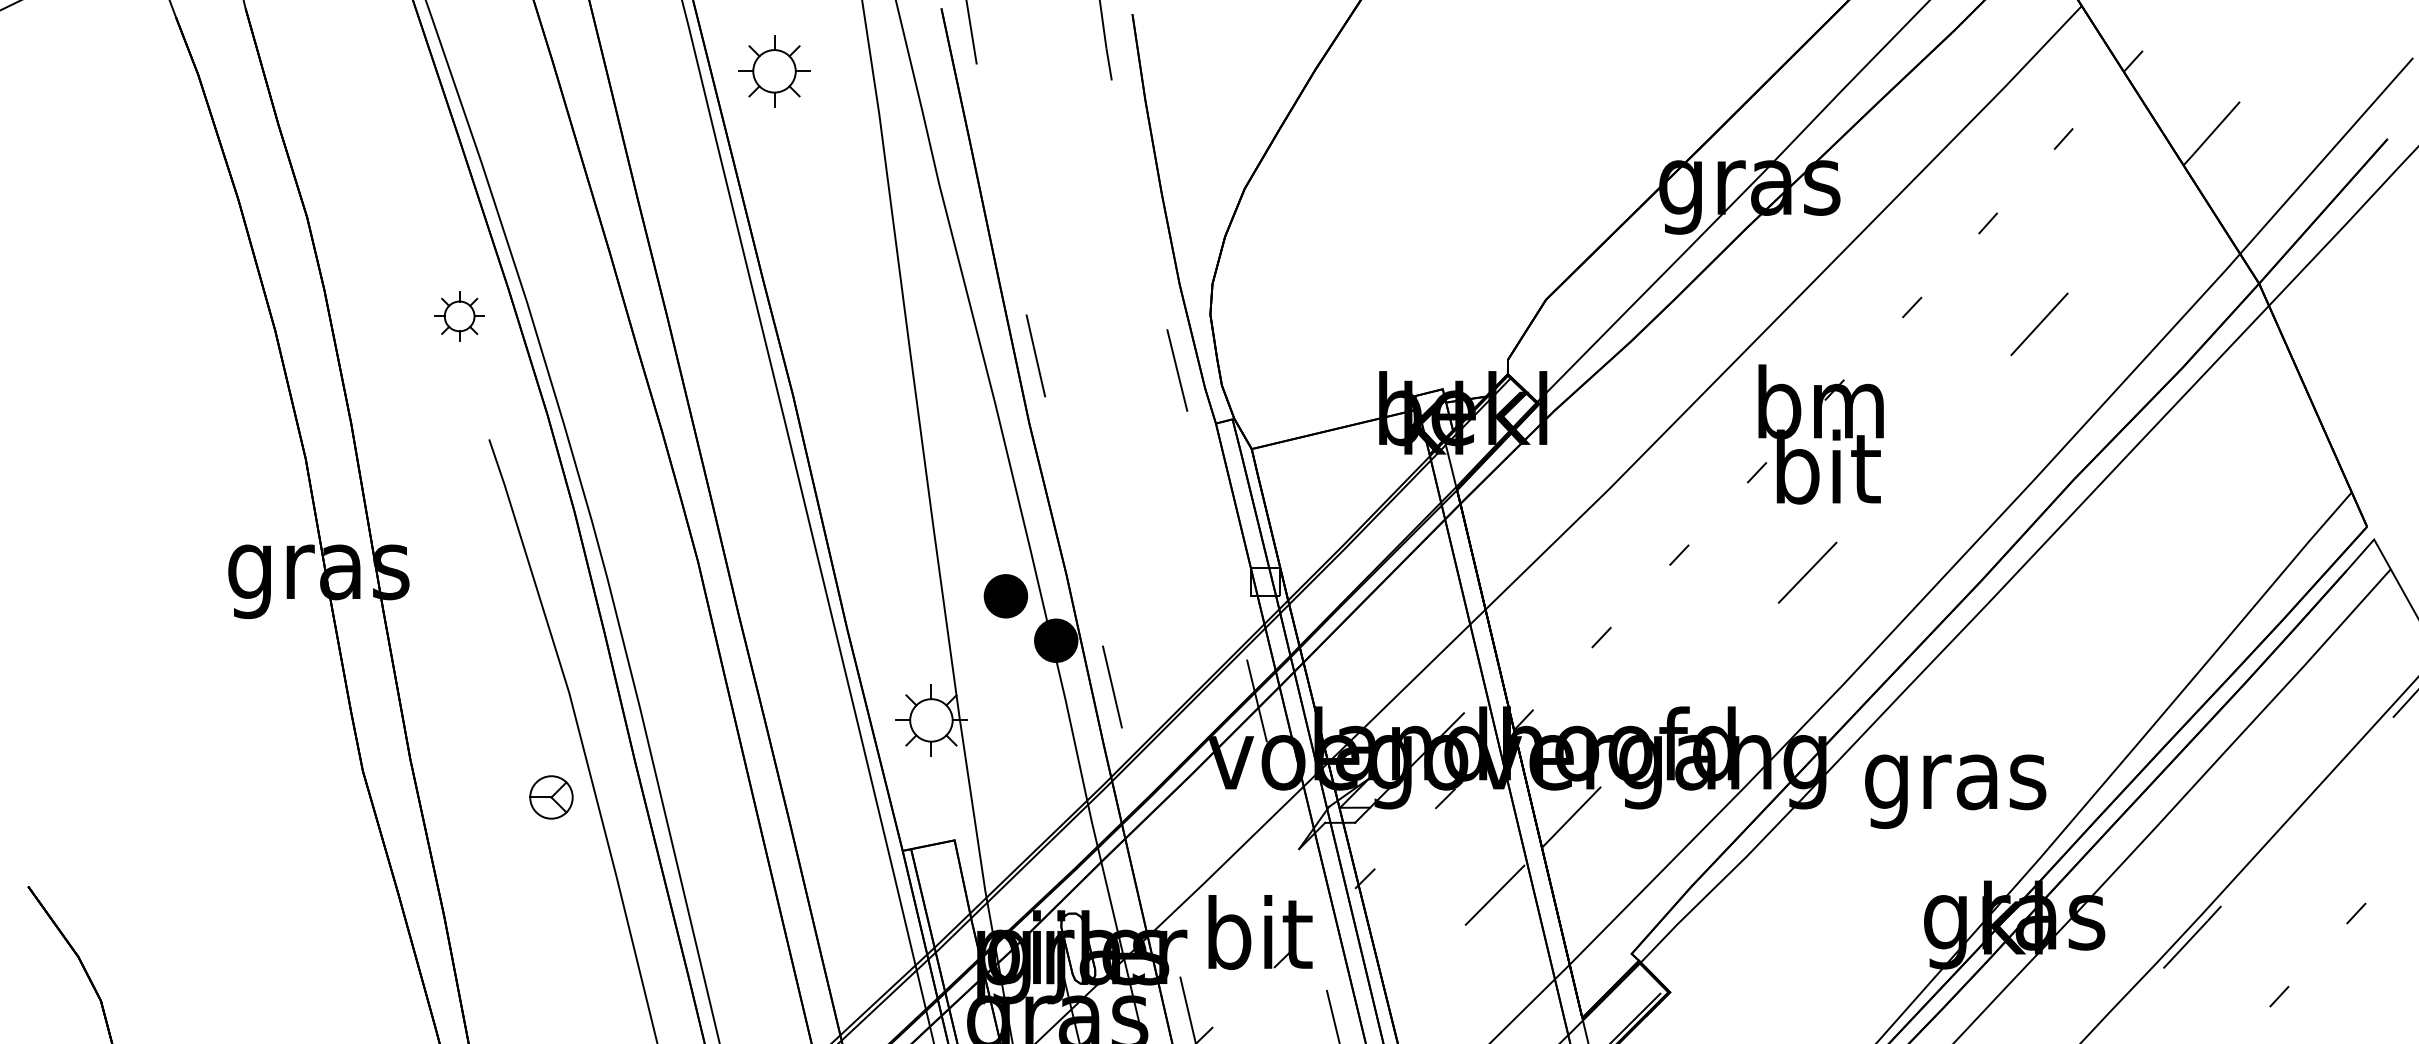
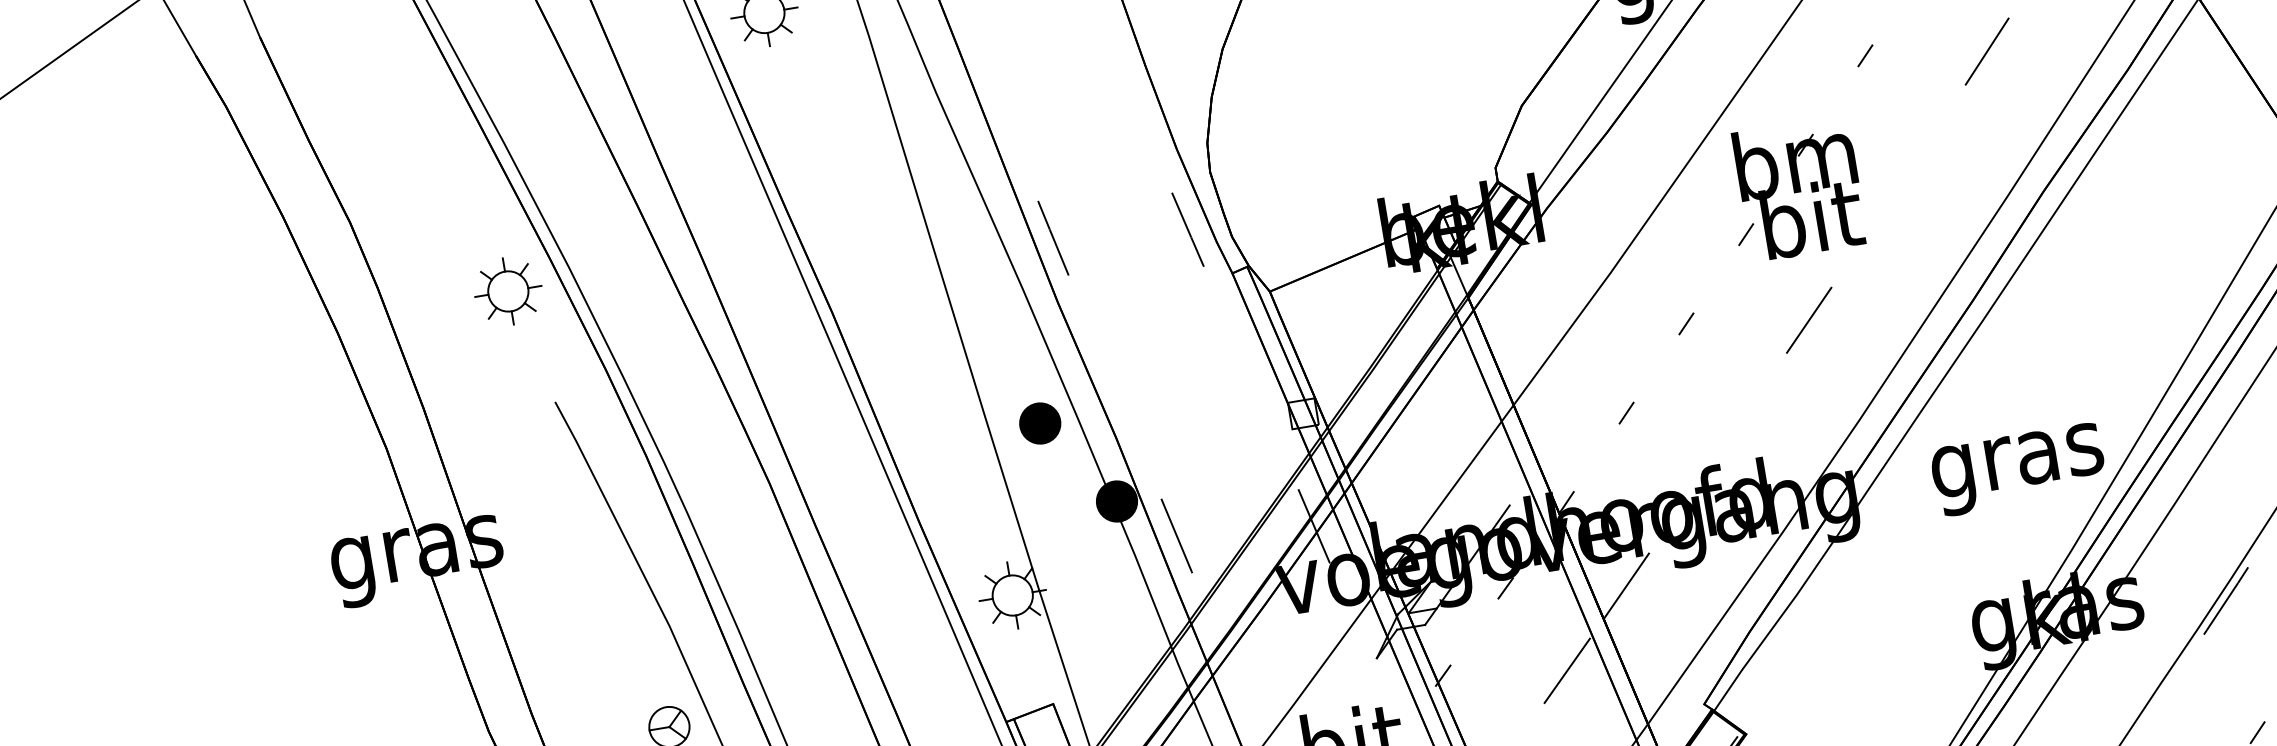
part: (459, 316) -> (508, 291), size x1.43
part: (1005, 596) -> (1039, 423), moved
text: (1955, 791) -> (2018, 469), moved

